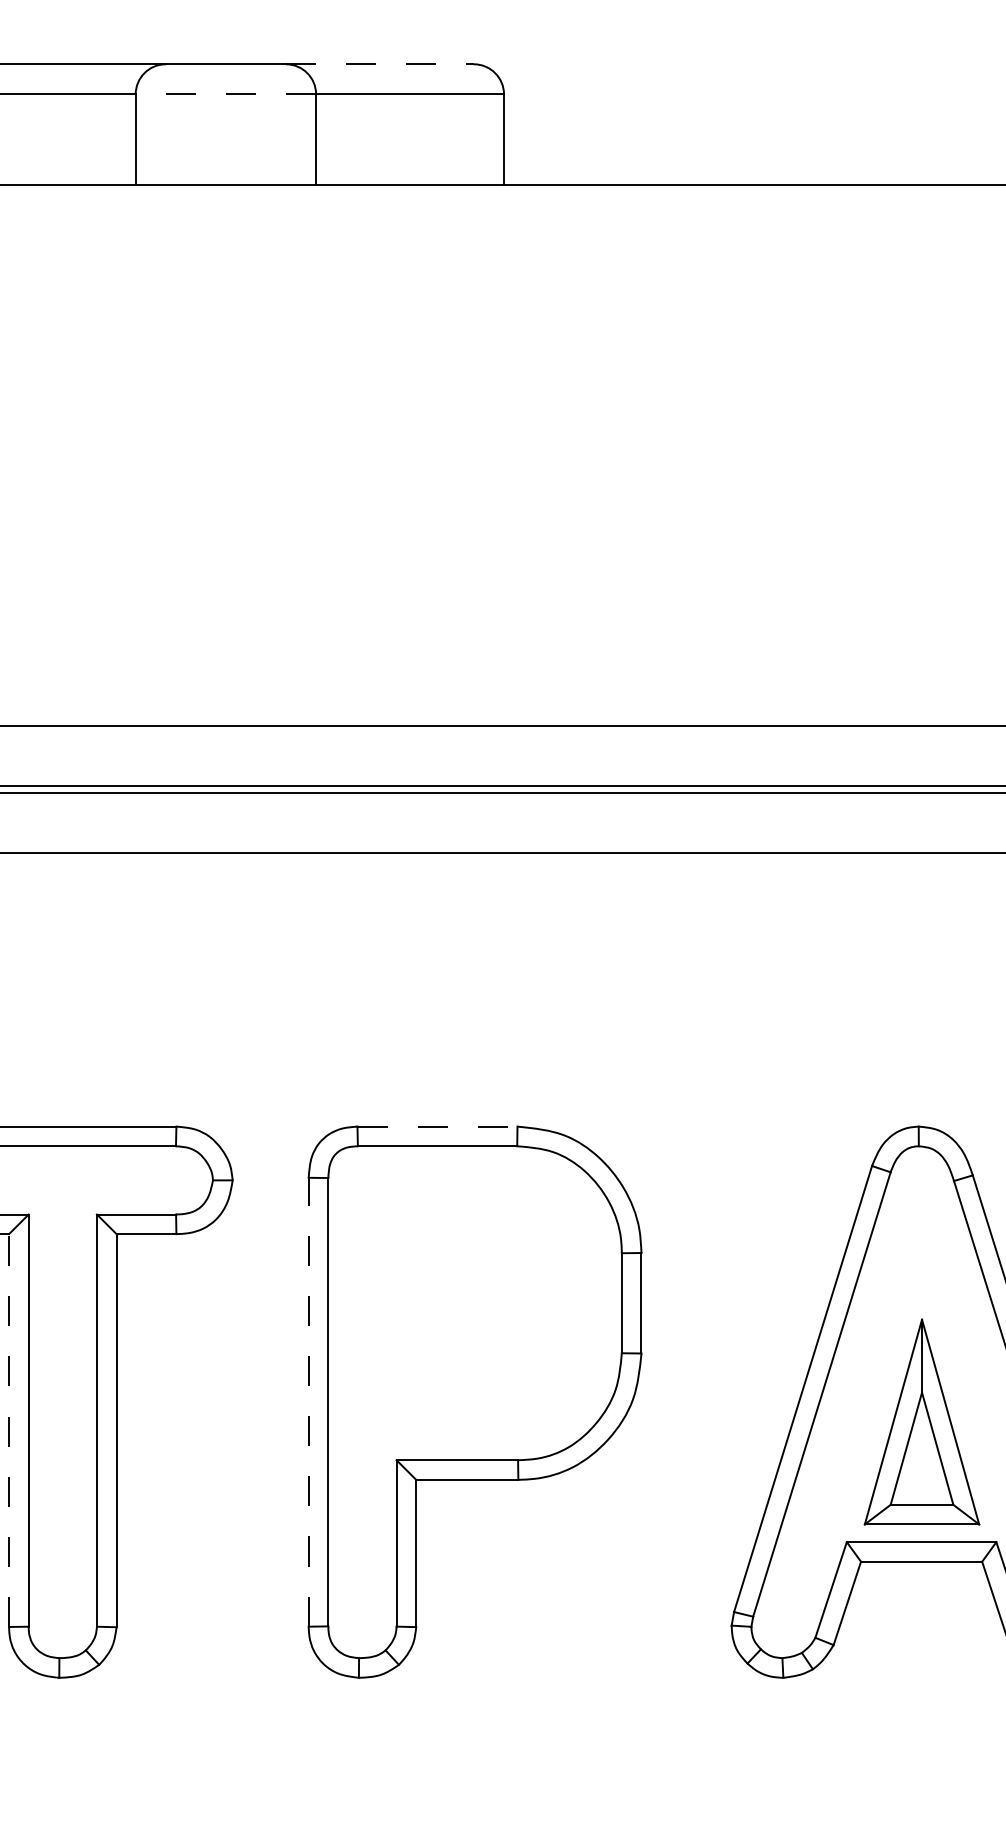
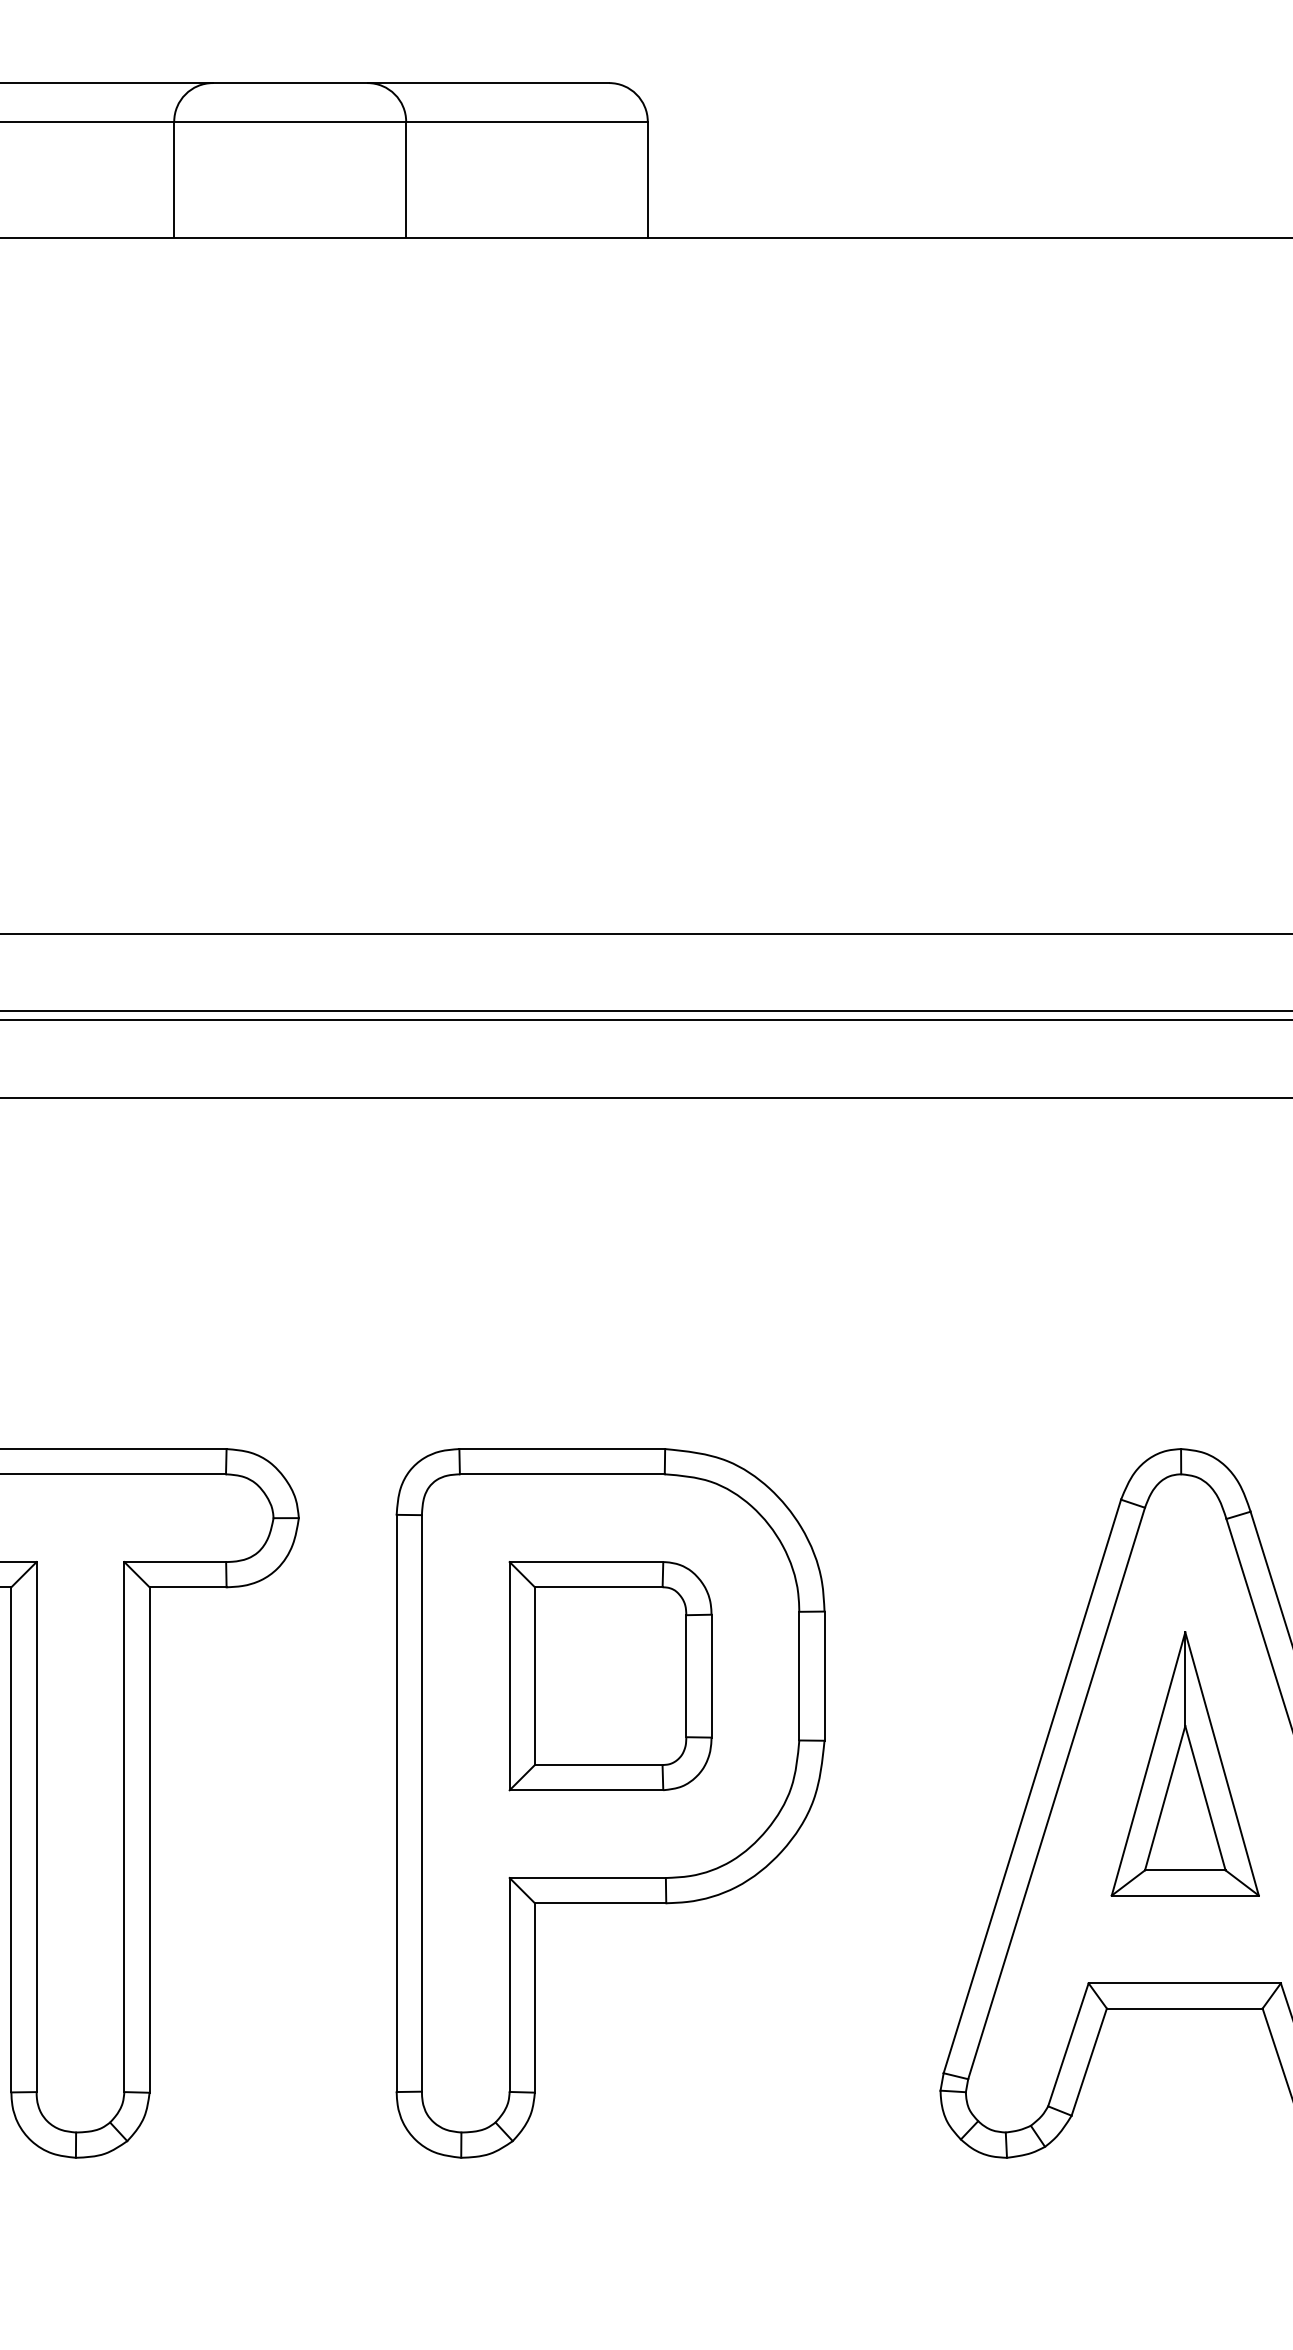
line: (380, 64) -> (488, 83), dashed -> solid
line: (226, 94) -> (290, 121), dashed -> solid
line: (437, 1126) -> (562, 1449), dashed -> solid
part: (475, 1303) -> (610, 1676), added
line: (308, 1402) -> (396, 1803), dashed -> solid
part: (921, 1421) -> (1184, 1763), moved
line: (9, 1430) -> (11, 1839), dashed -> solid

